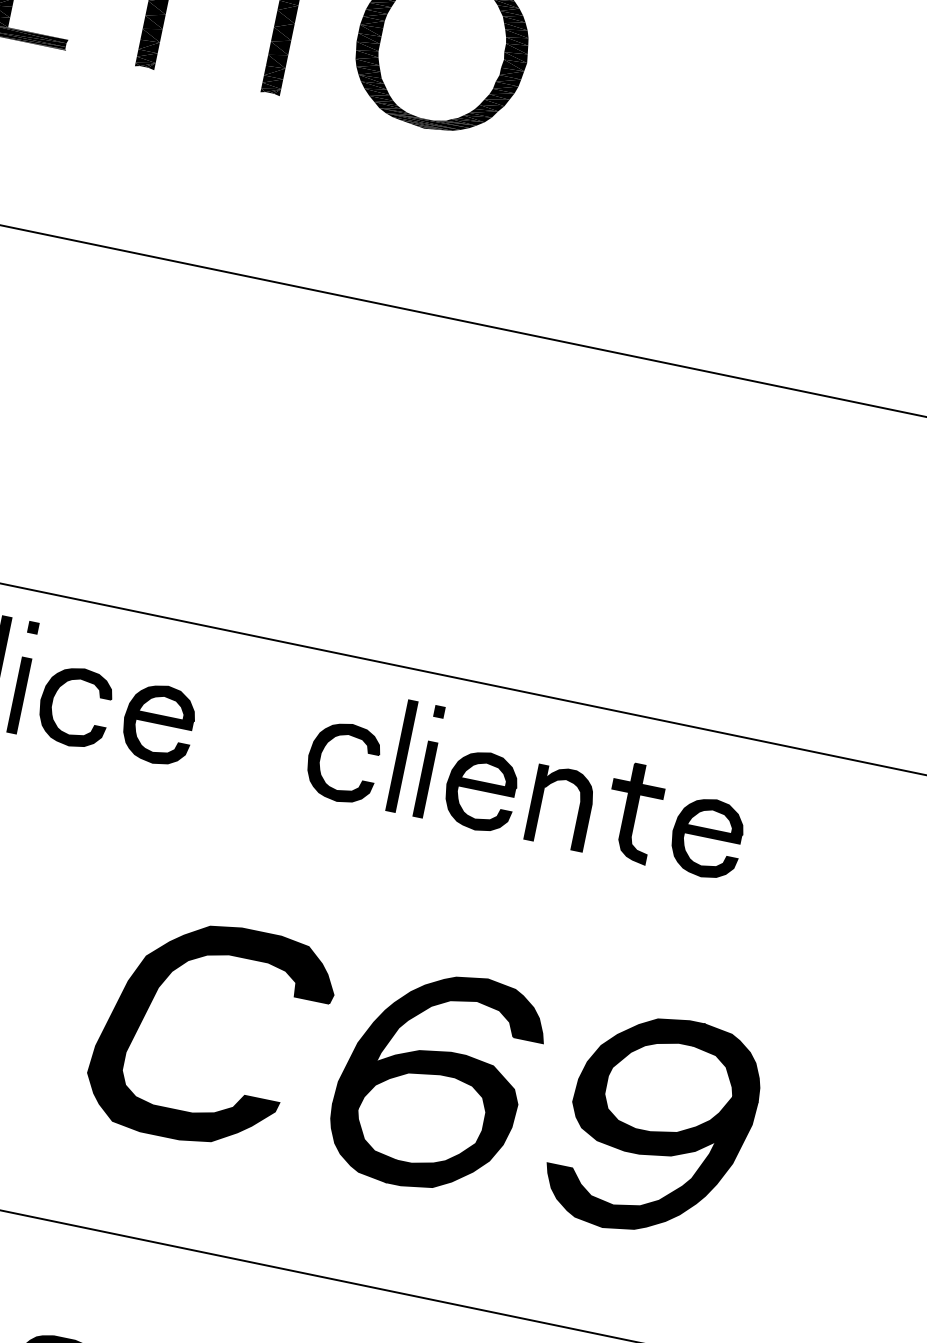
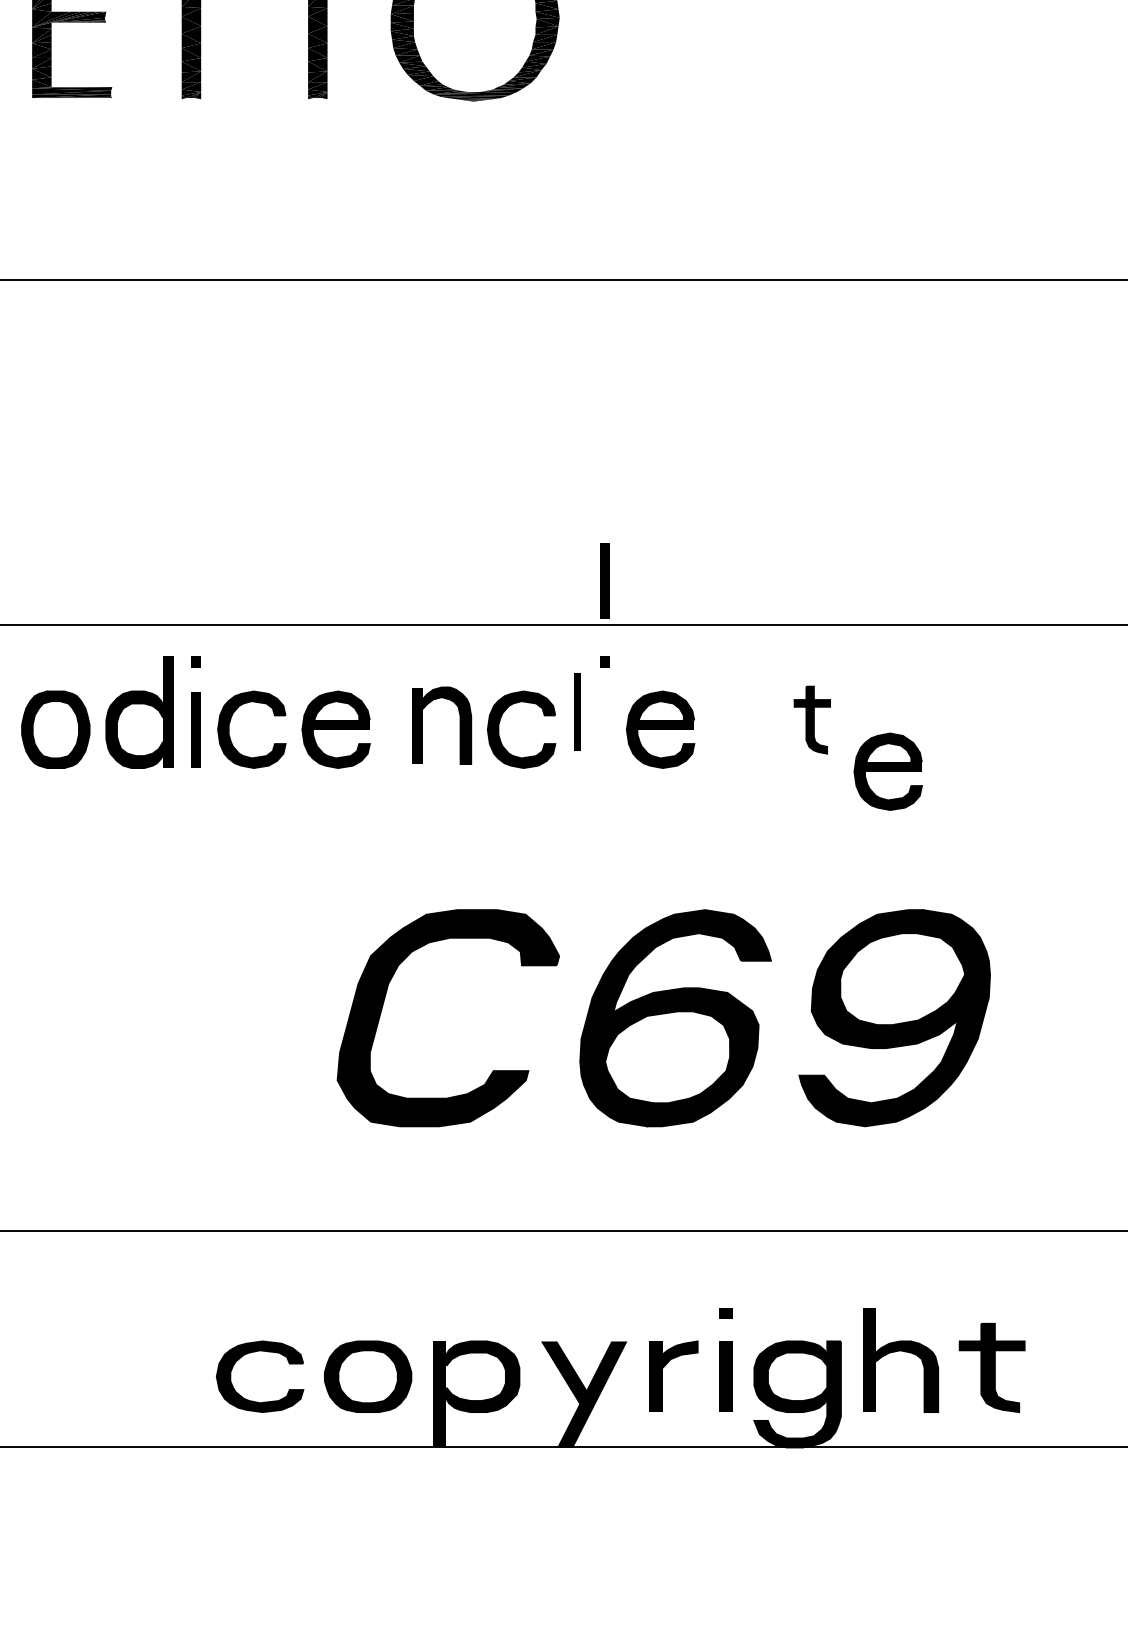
part: (402, 755) -> (577, 711), size x0.7
part: (425, 779) -> (604, 580), moved
part: (578, 810) -> (459, 725), moved
part: (633, 812) -> (812, 719), size x0.7
part: (706, 837) -> (887, 771), moved

